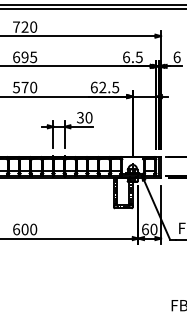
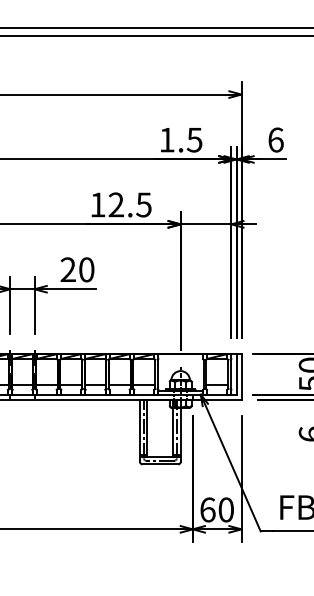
text: (126, 57) -> (167, 140), 6.5 -> 1.5
text: (94, 87) -> (98, 204), 62.5 -> 12.5
text: (80, 117) -> (68, 269), 30 -> 20

